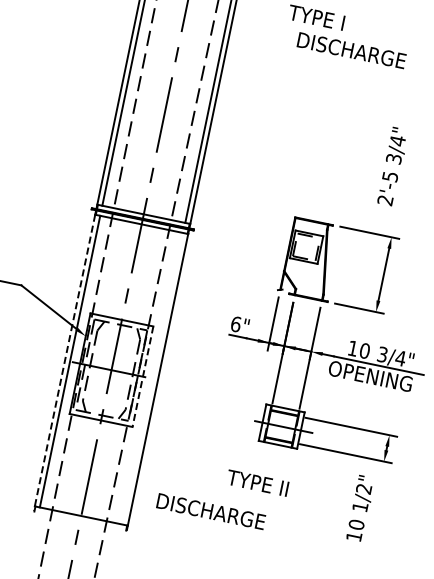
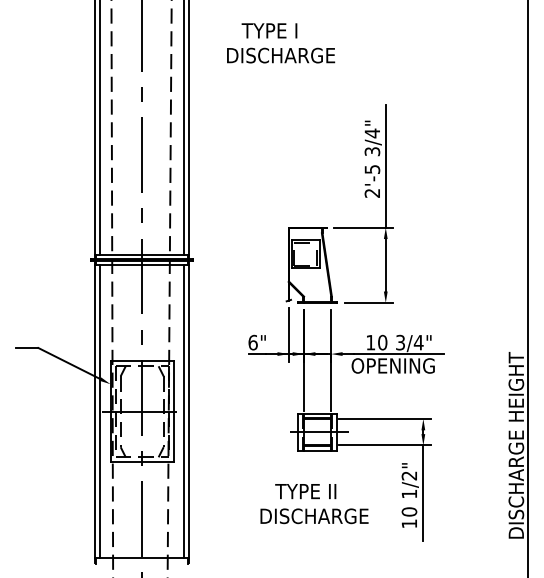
text: (352, 50) -> (281, 55), moved
line: (403, 176) -> (385, 166), added
line: (64, 363) -> (95, 414), dashed -> solid
line: (142, 376) -> (173, 411), dashed -> solid
line: (152, 378) -> (183, 411), added
line: (374, 509) -> (423, 493), added
text: (211, 511) -> (314, 516), moved

